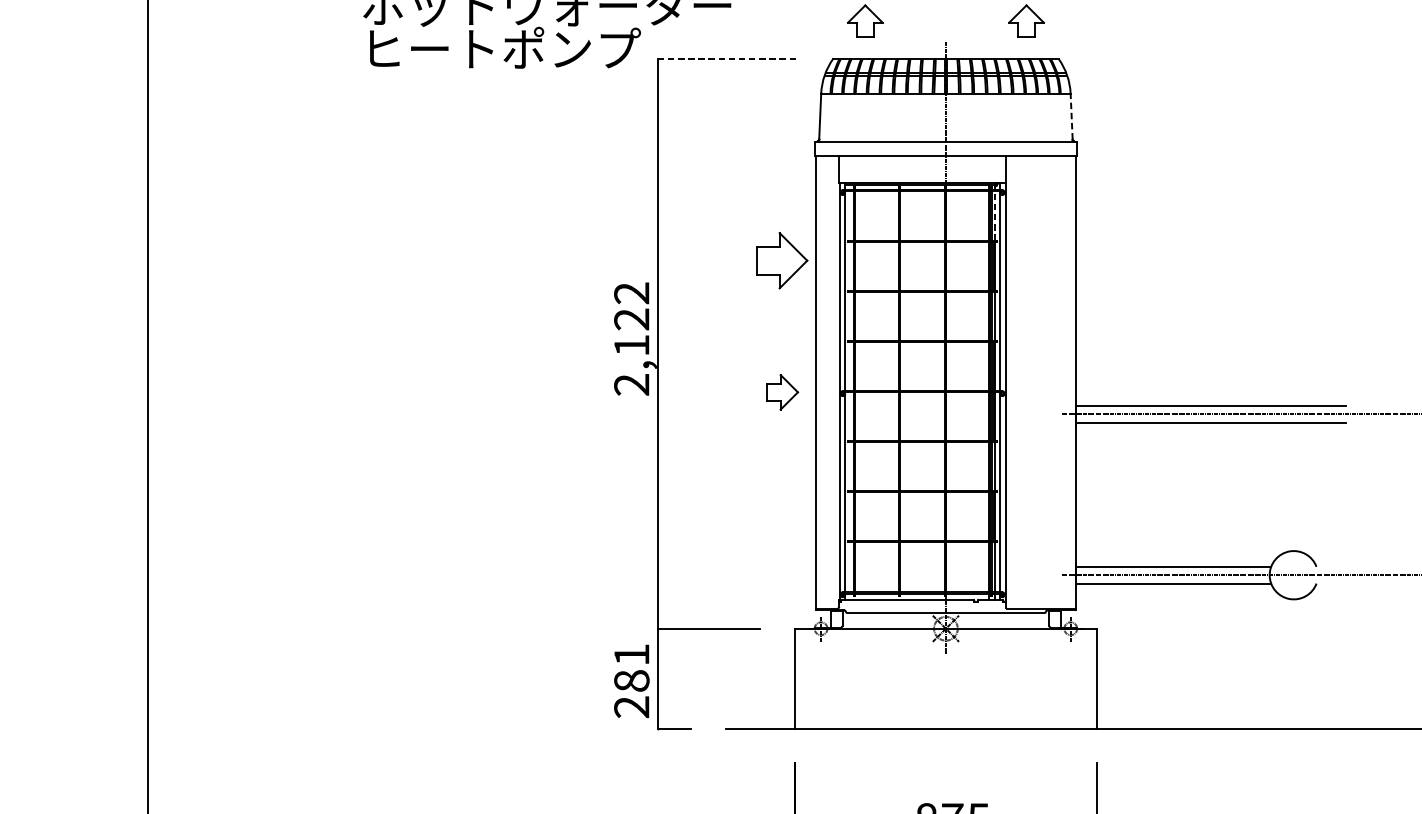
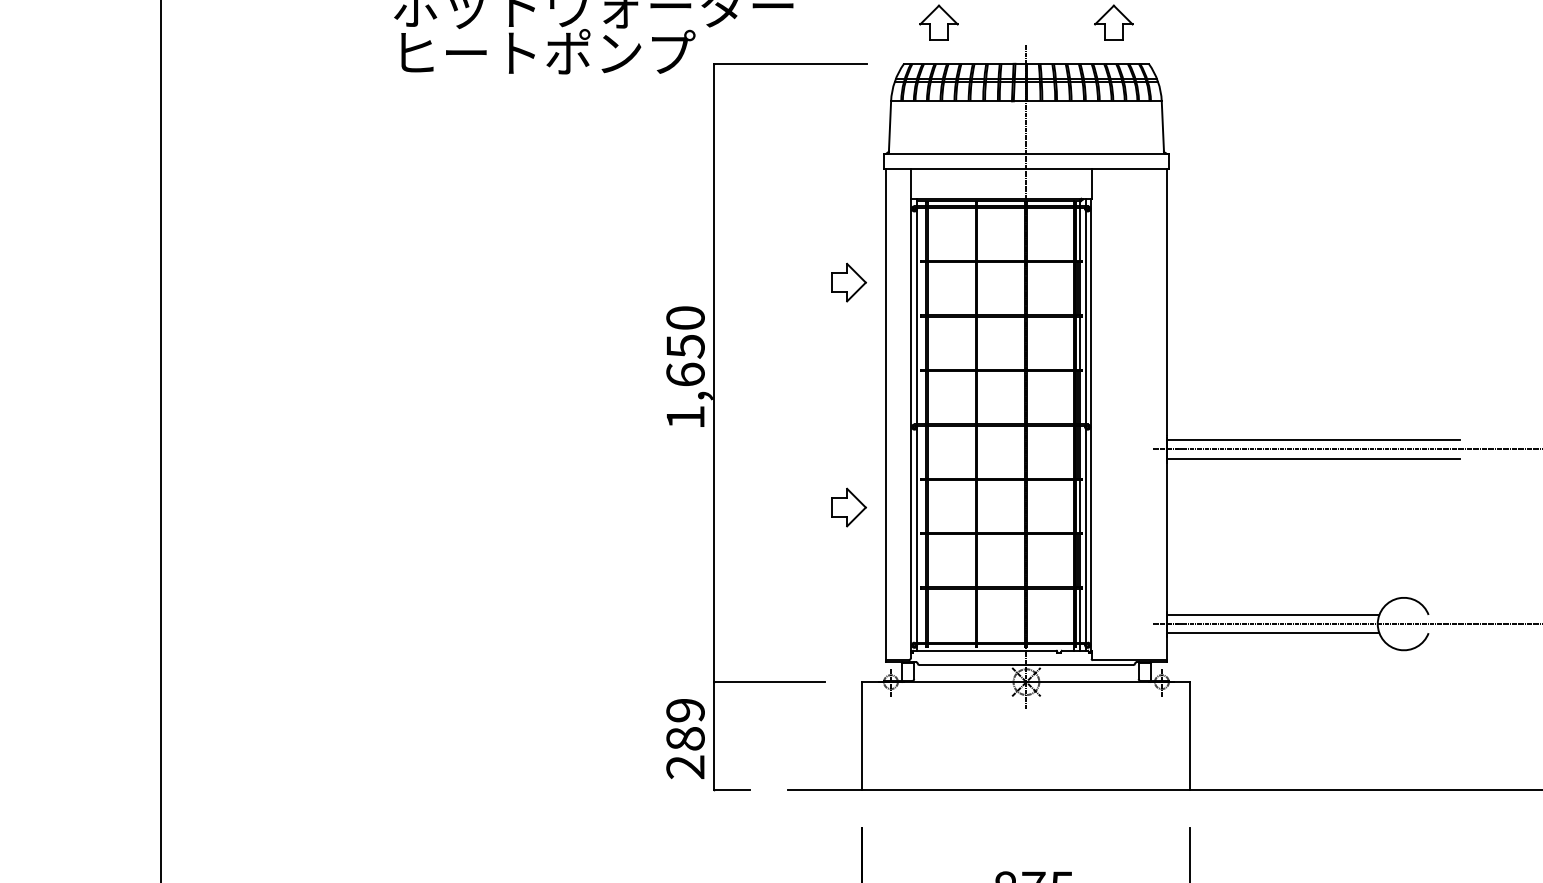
line: (728, 58) -> (790, 63), dashed -> solid
line: (1071, 116) -> (1162, 126), dashed -> solid
line: (995, 216) -> (1080, 234), dashed -> solid
part: (781, 260) -> (848, 282), size x0.62
text: (631, 338) -> (685, 367), 2,122 -> 1,650
part: (781, 392) -> (848, 507), moved
text: (631, 654) -> (685, 710), 281 -> 289

